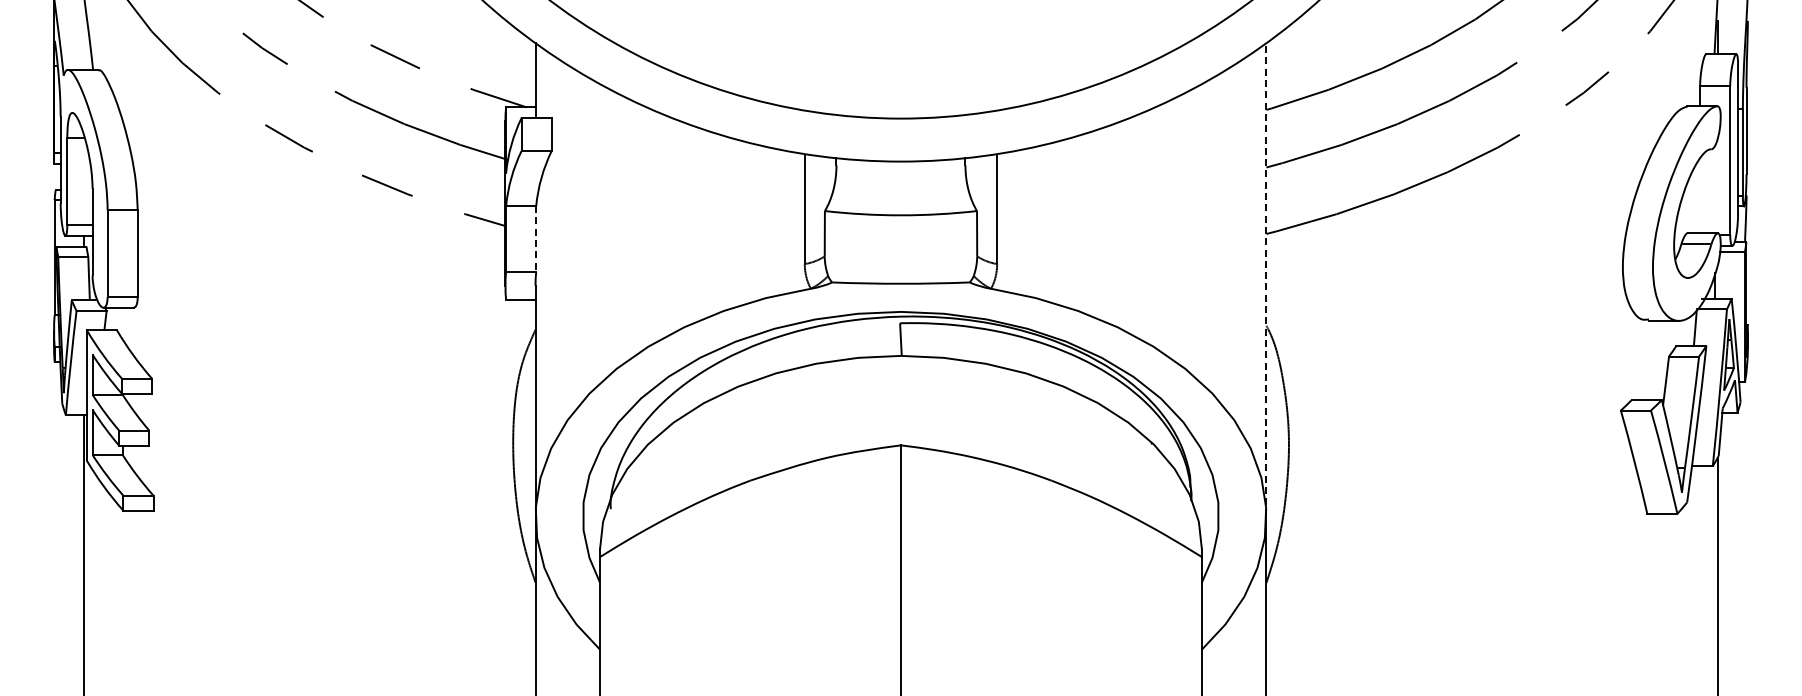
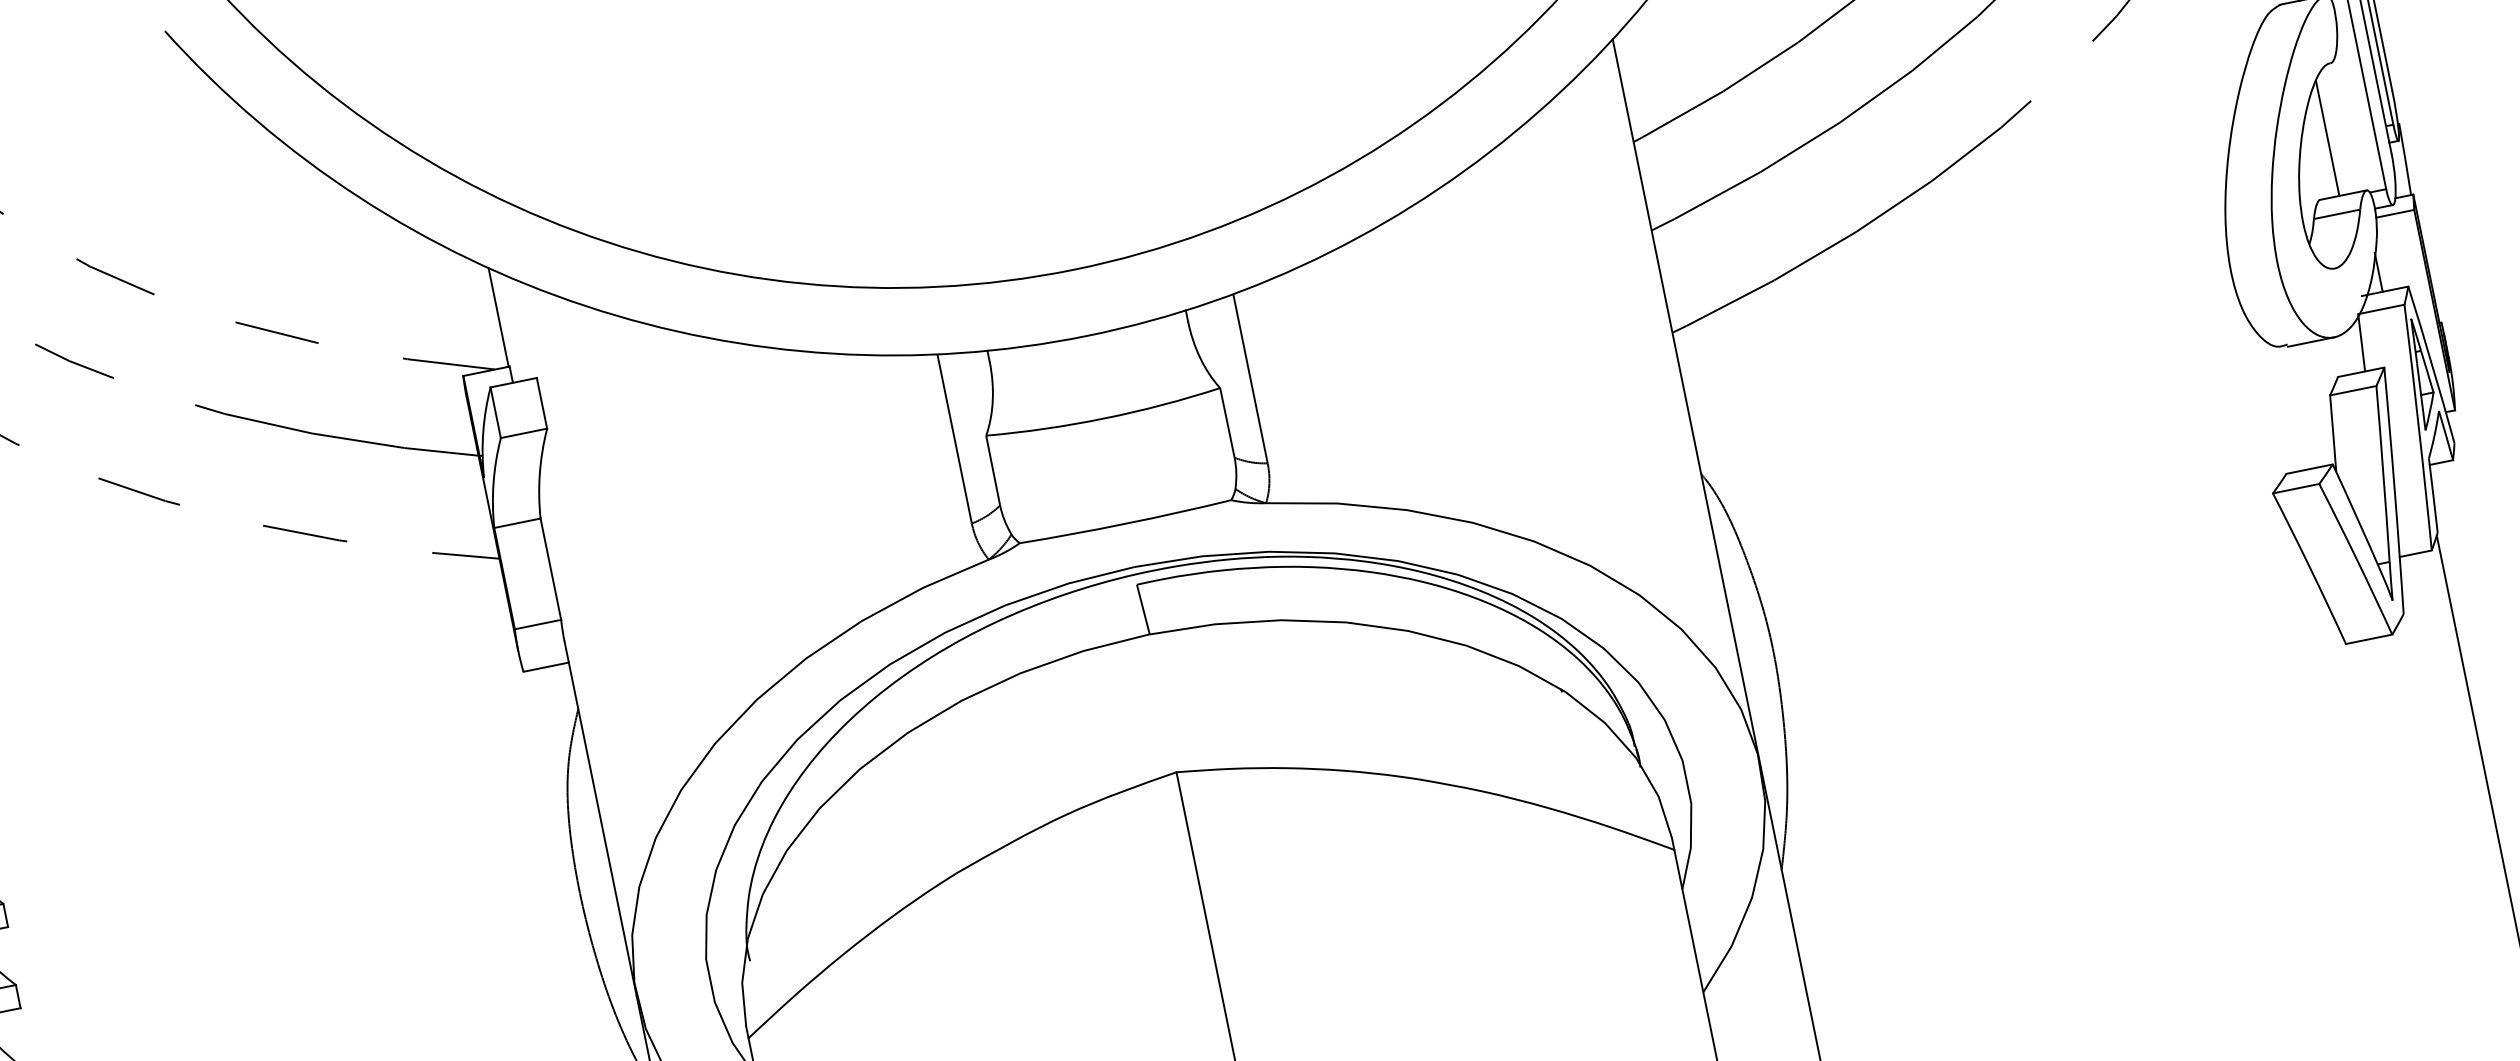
line: (1700, 195) -> (2328, 137), added
line: (536, 239) -> (551, 569), dashed -> solid
line: (1266, 279) -> (1686, 402), dashed -> solid

